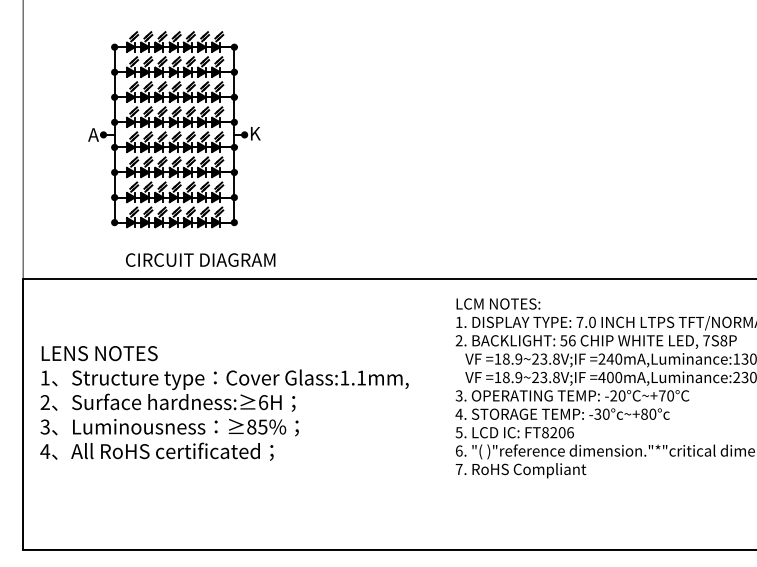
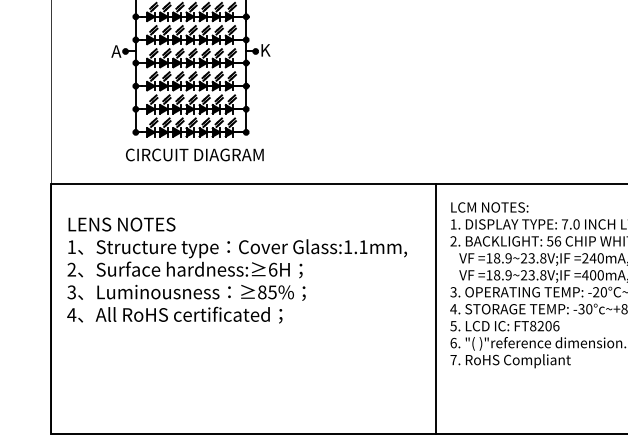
text: (200, 259) -> (194, 154), moved
text: (224, 403) -> (237, 270), moved
line: (439, 413) -> (435, 308), added

